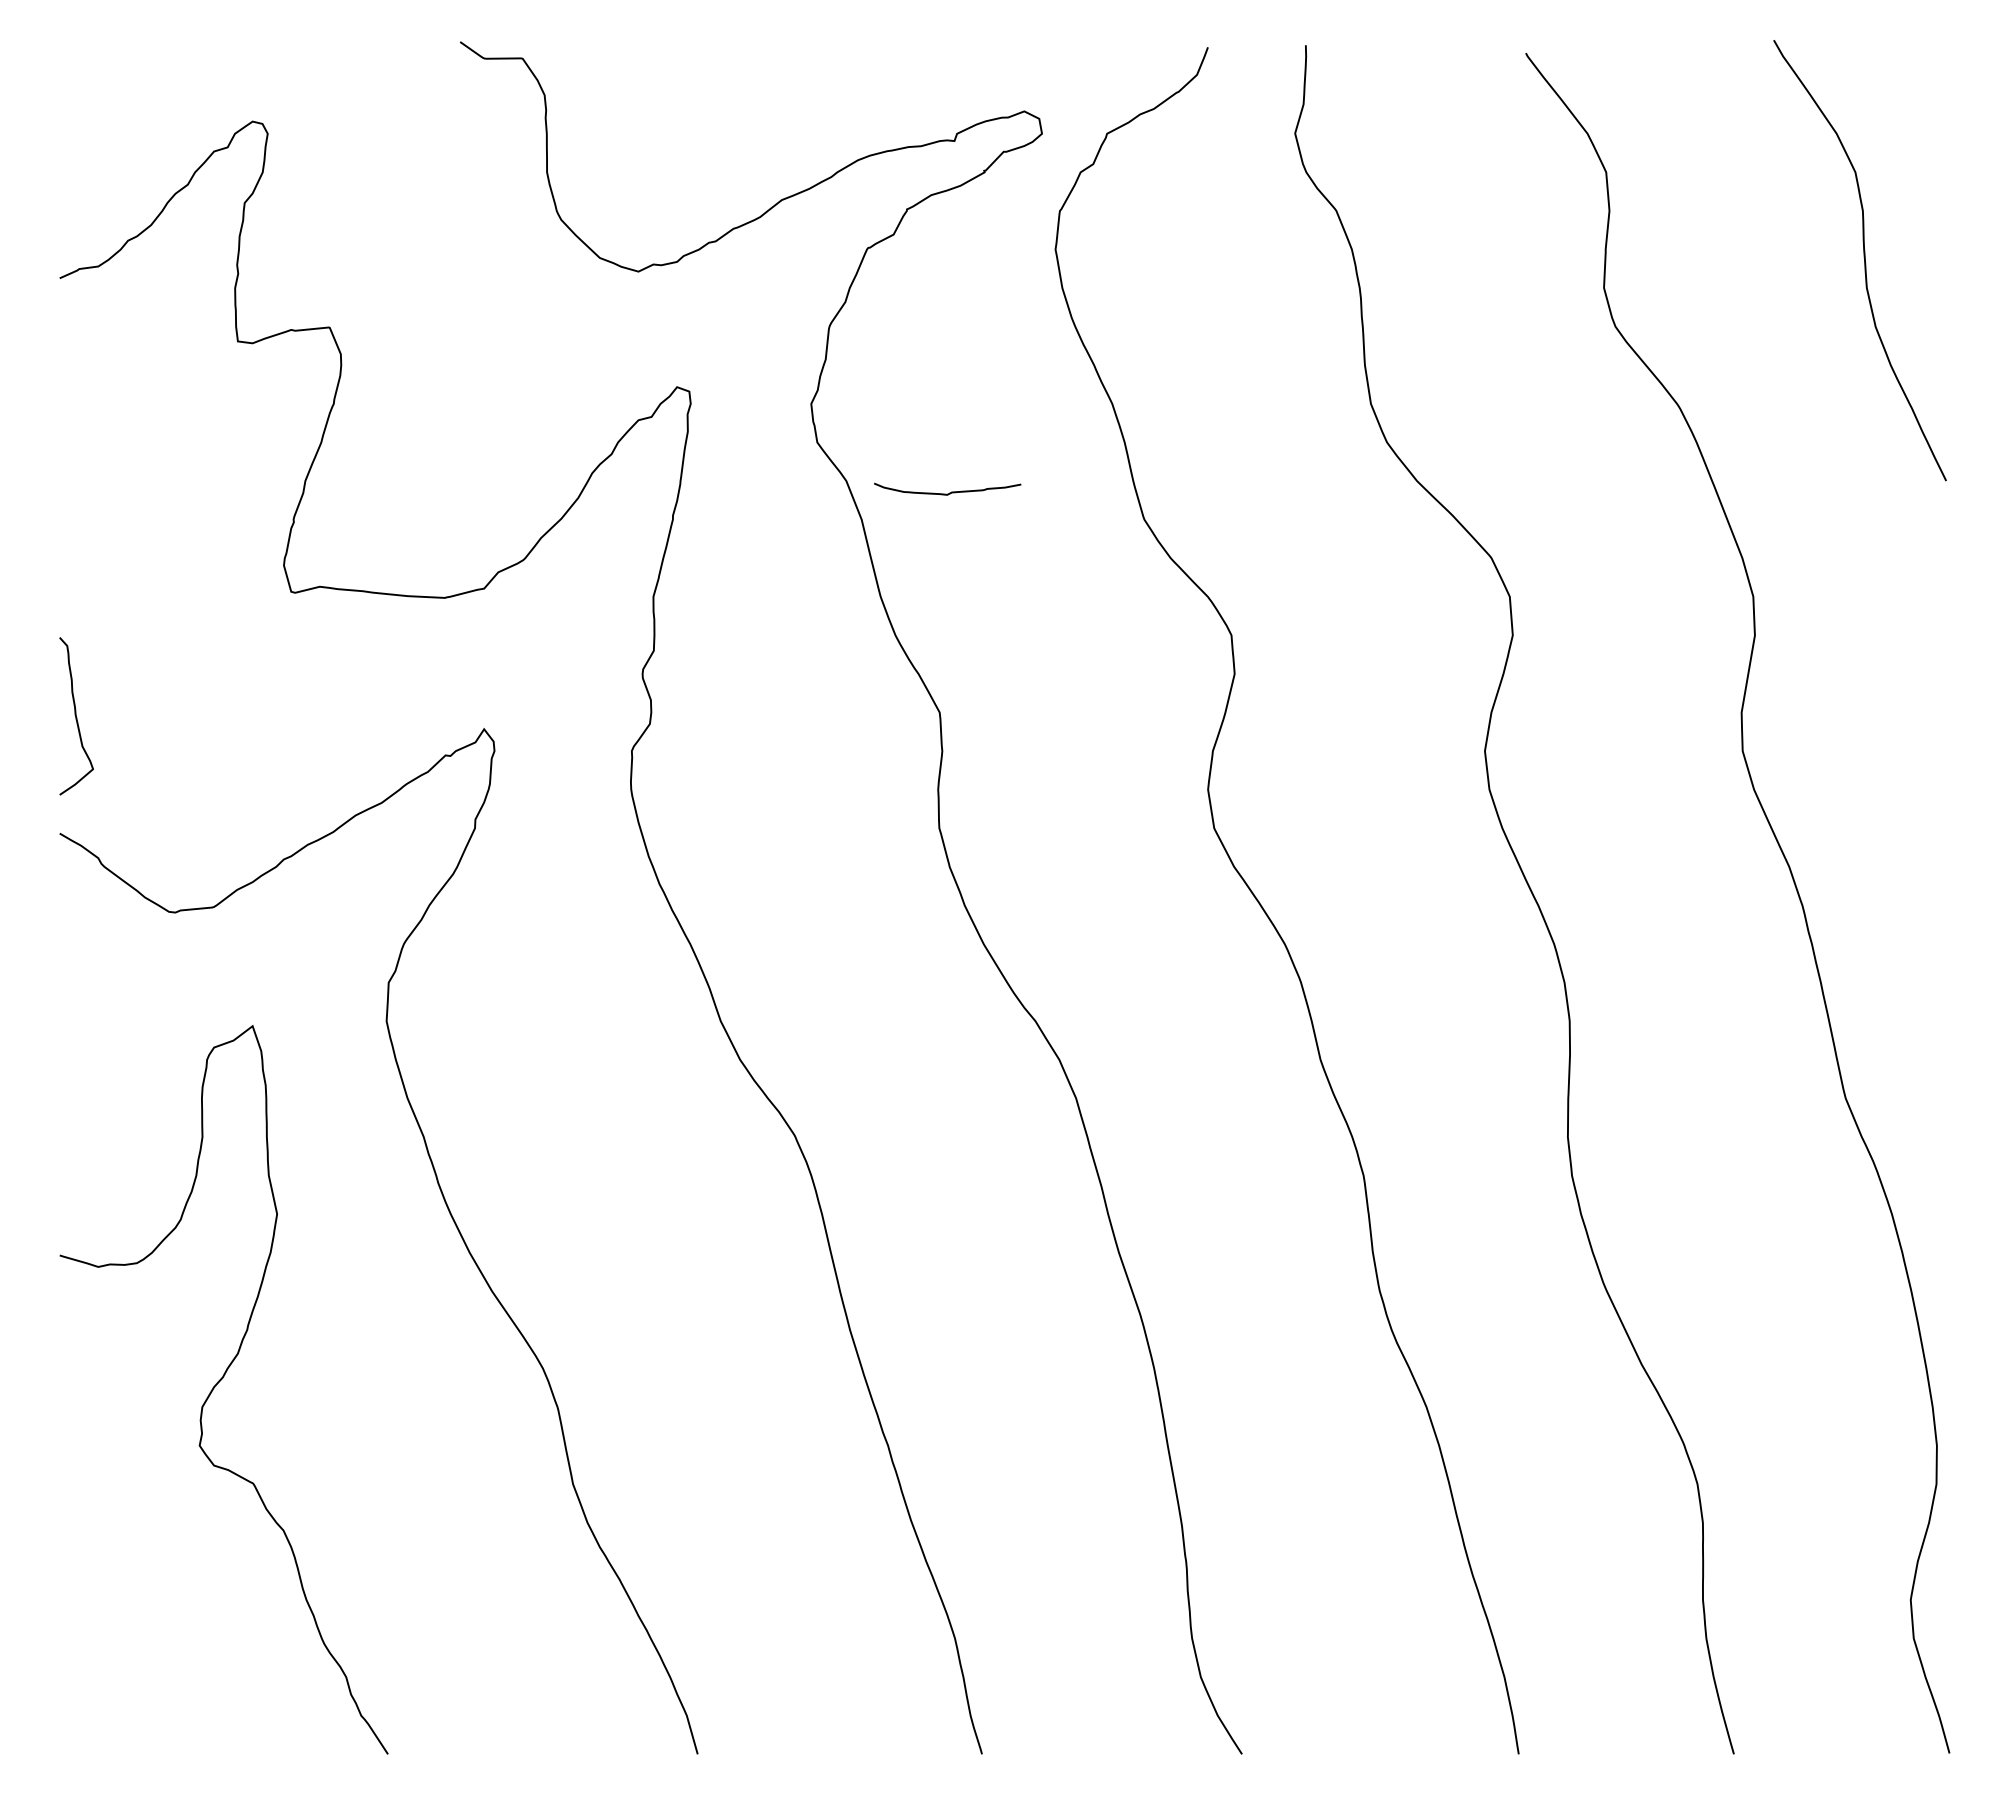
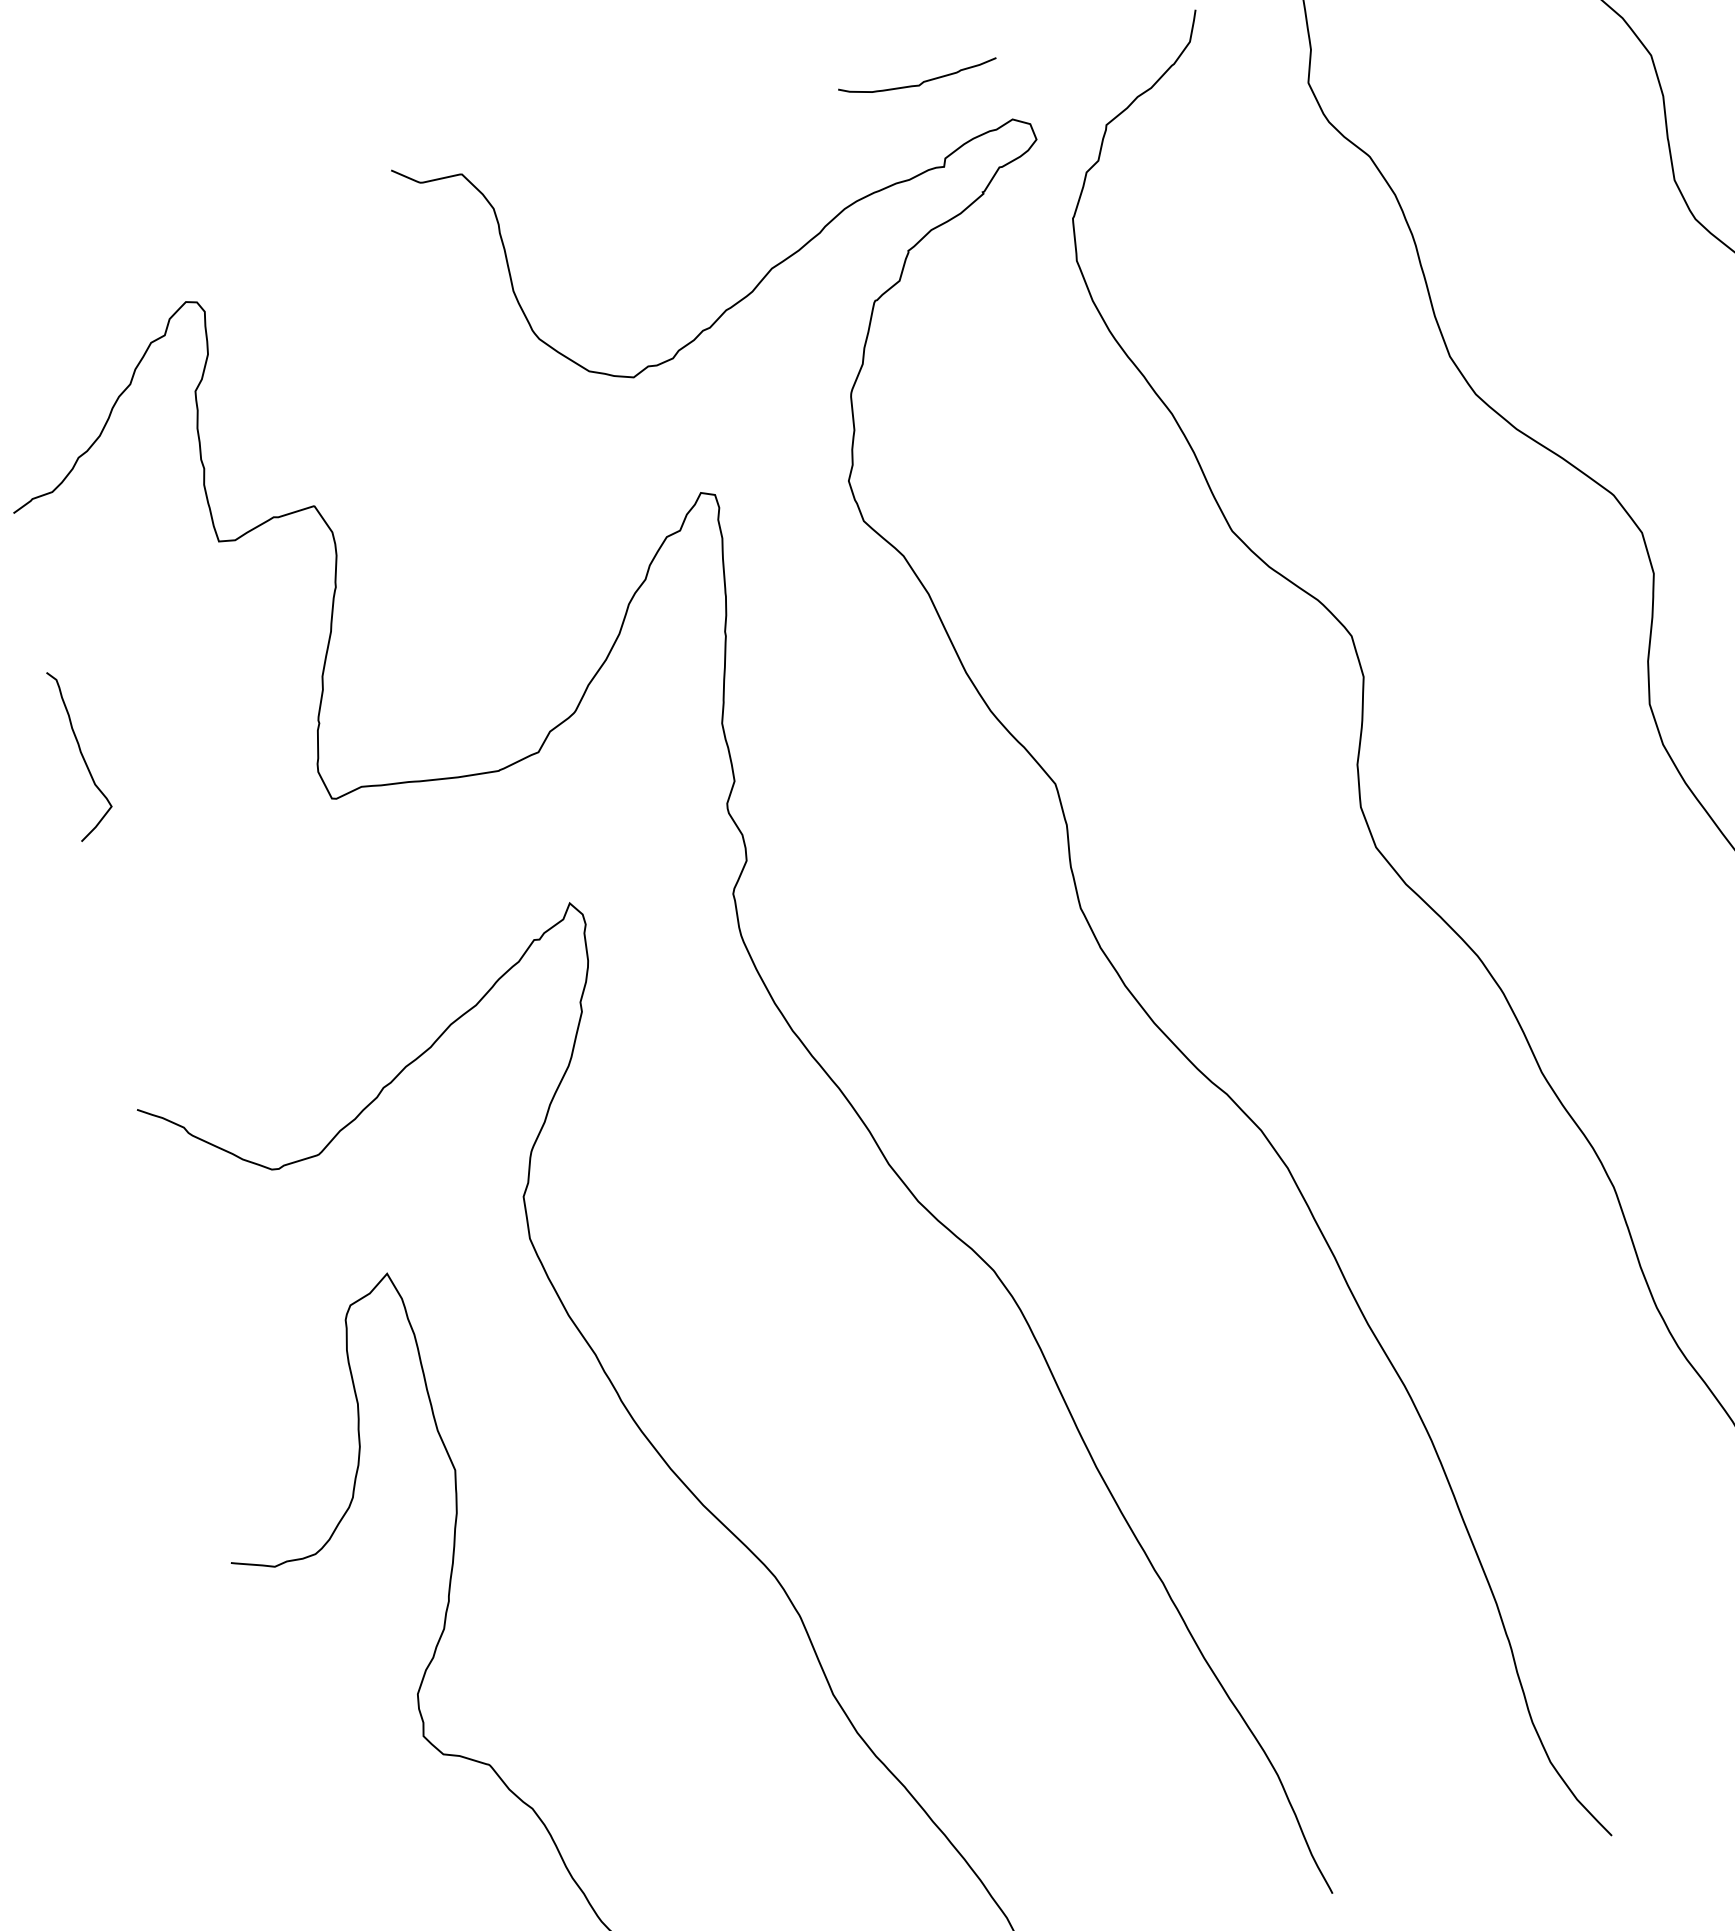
curve: (949, 492) -> (921, 82), moved
curve: (76, 716) -> (82, 753), moved

